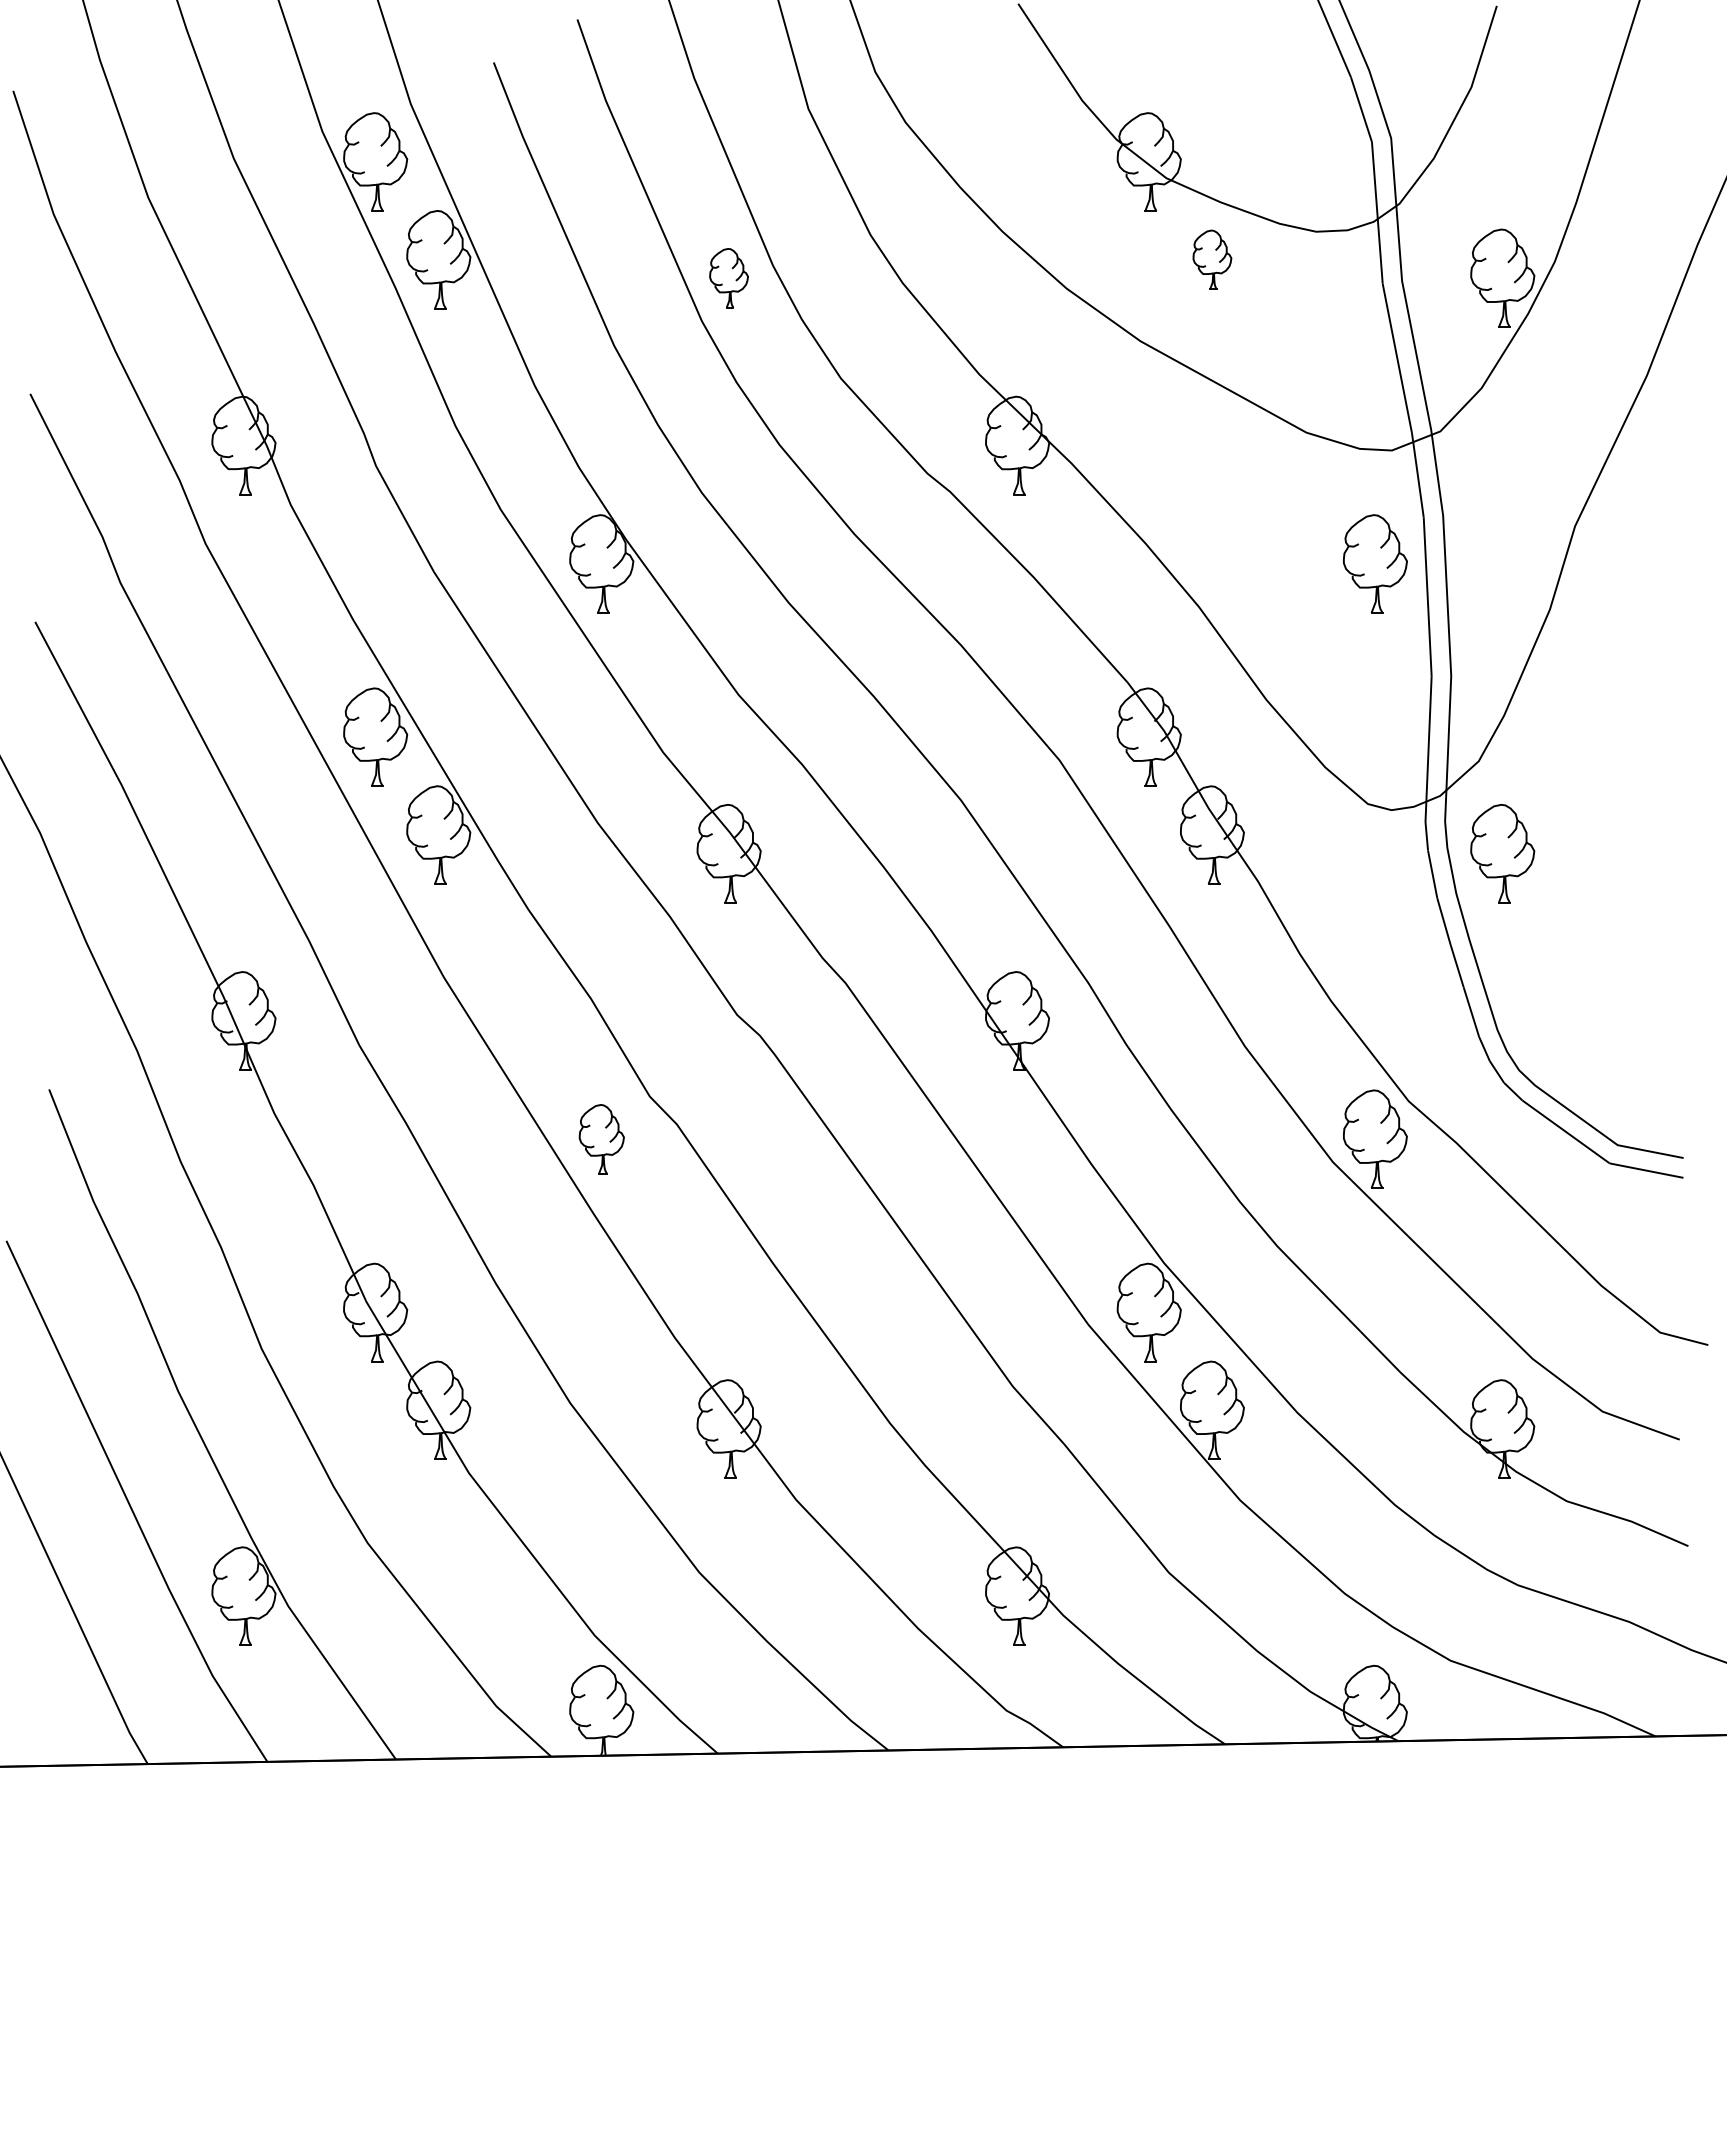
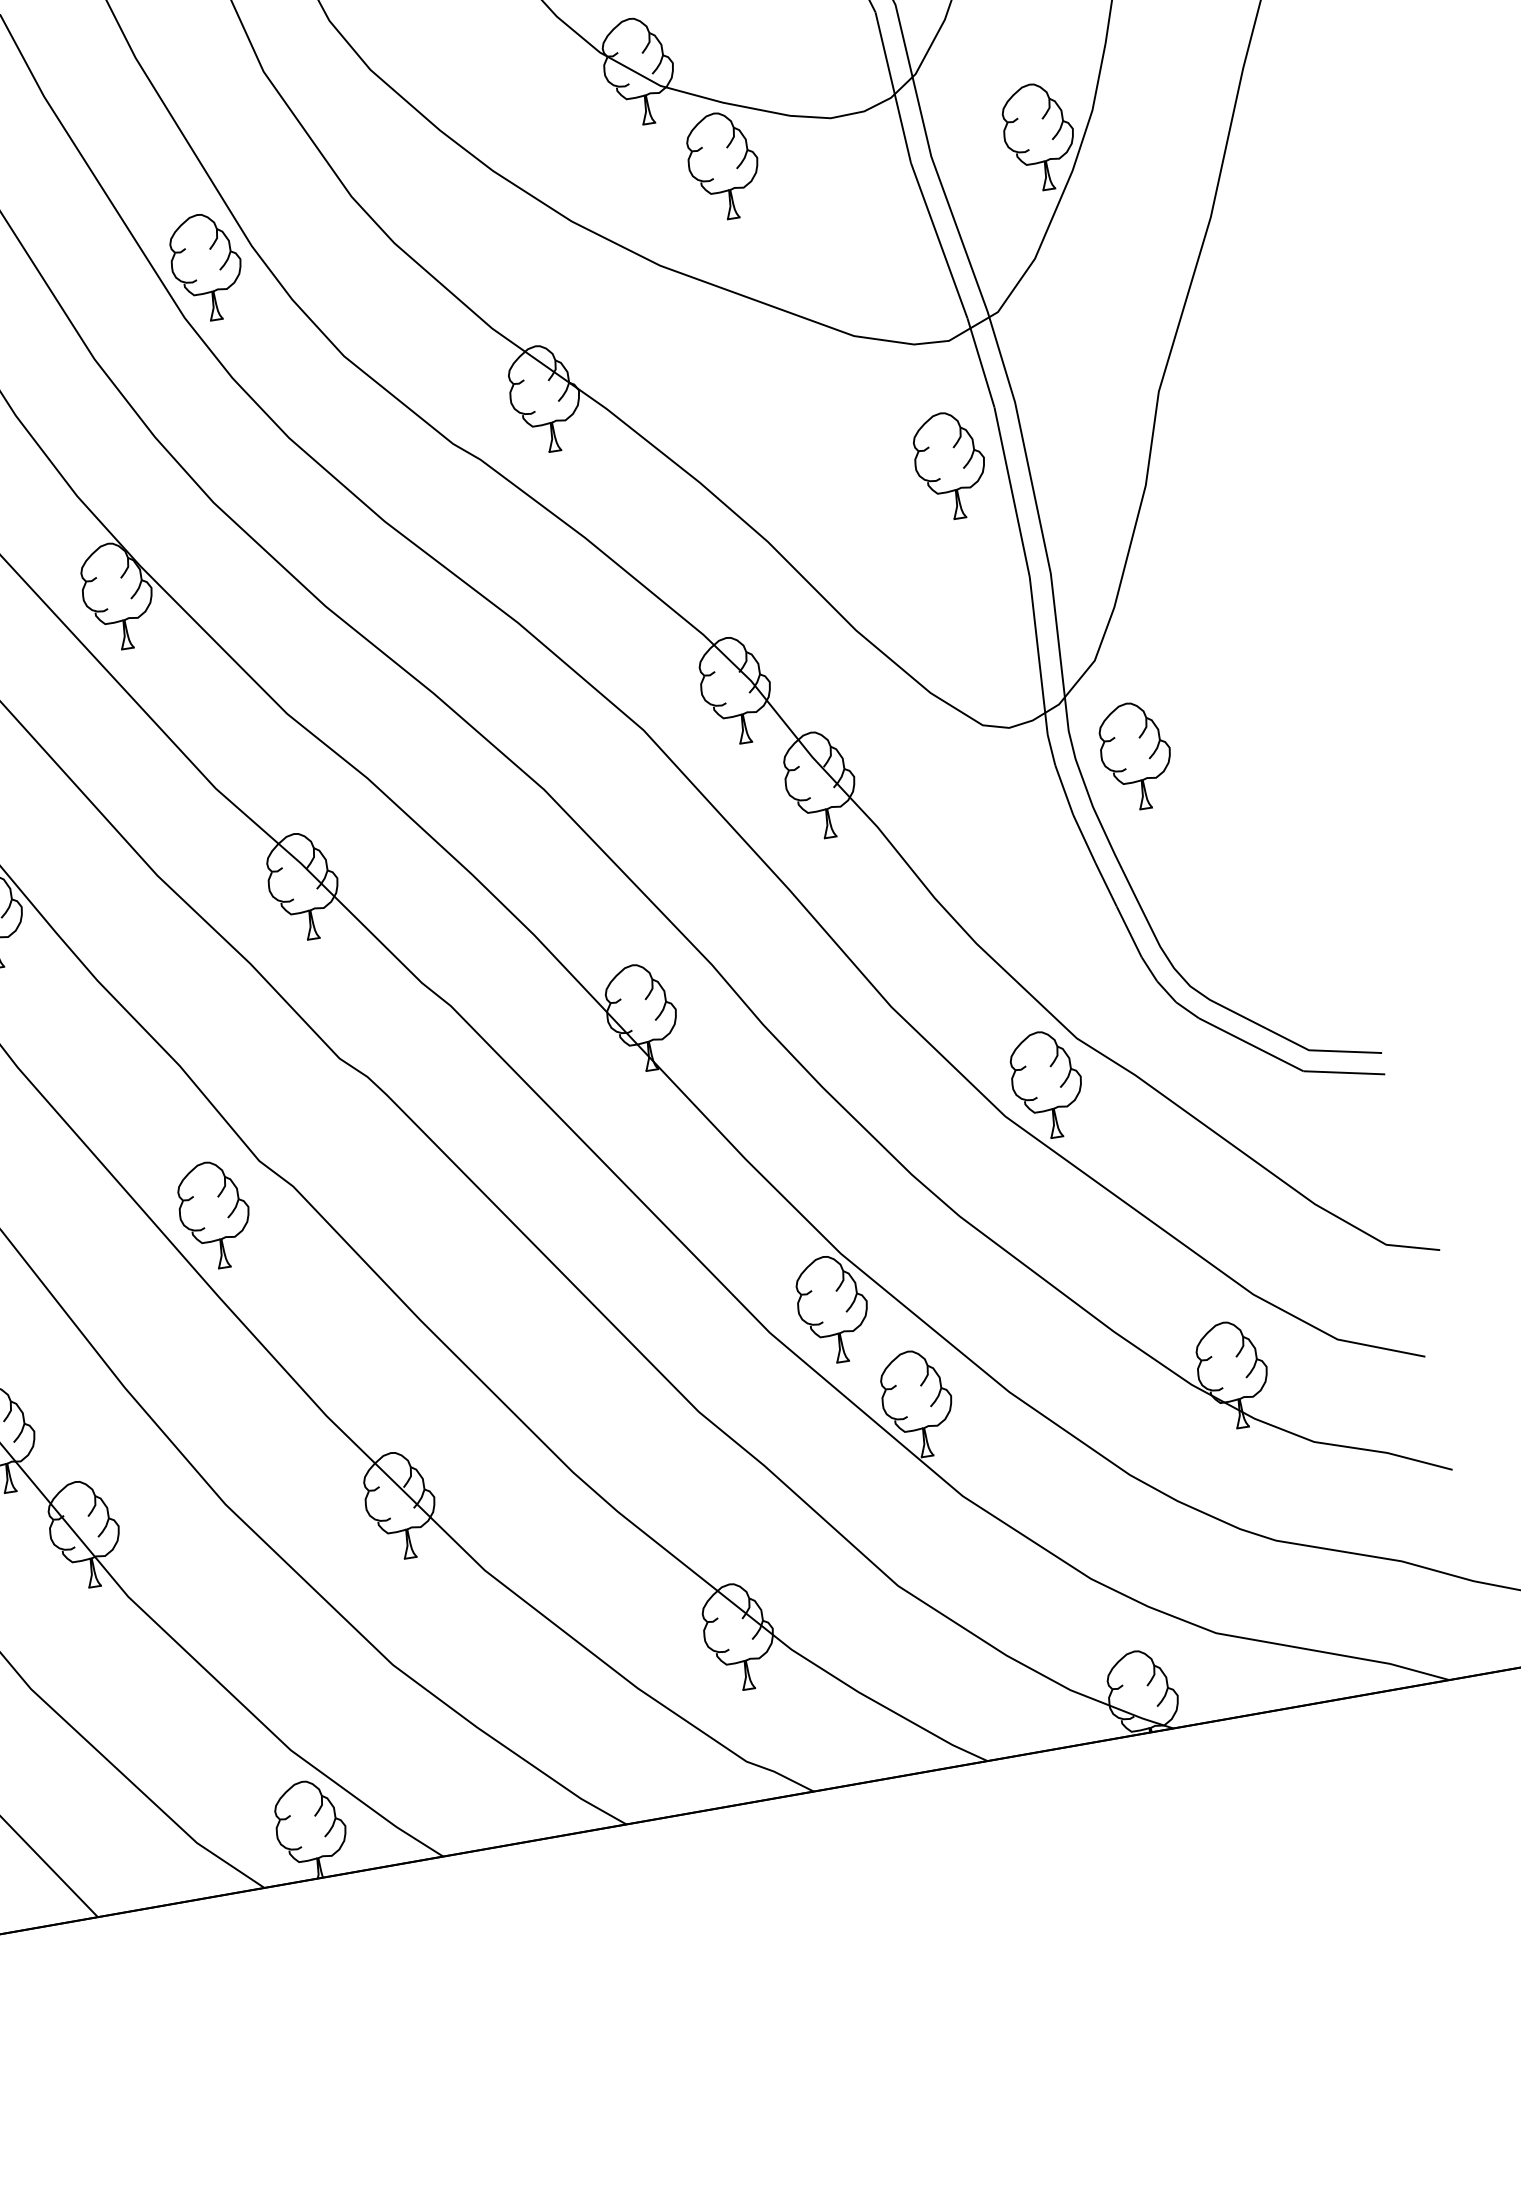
part: (1212, 259) -> (723, 165), size x1.67
part: (728, 277) -> (206, 266), size x1.67
part: (601, 1138) -> (214, 1214), size x1.43

